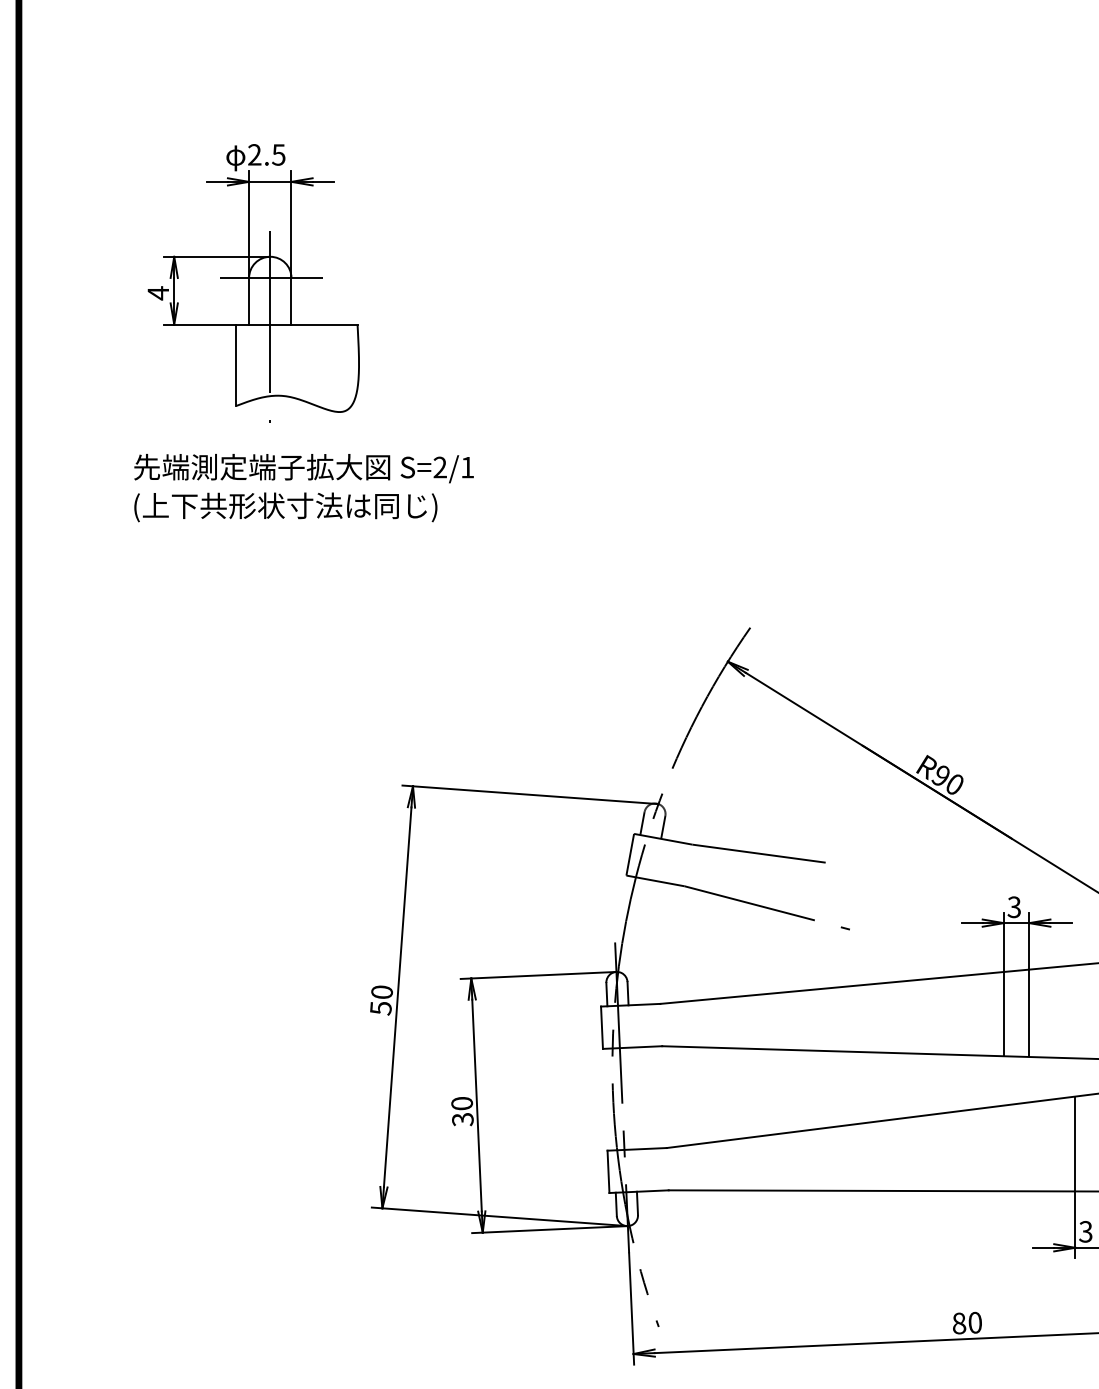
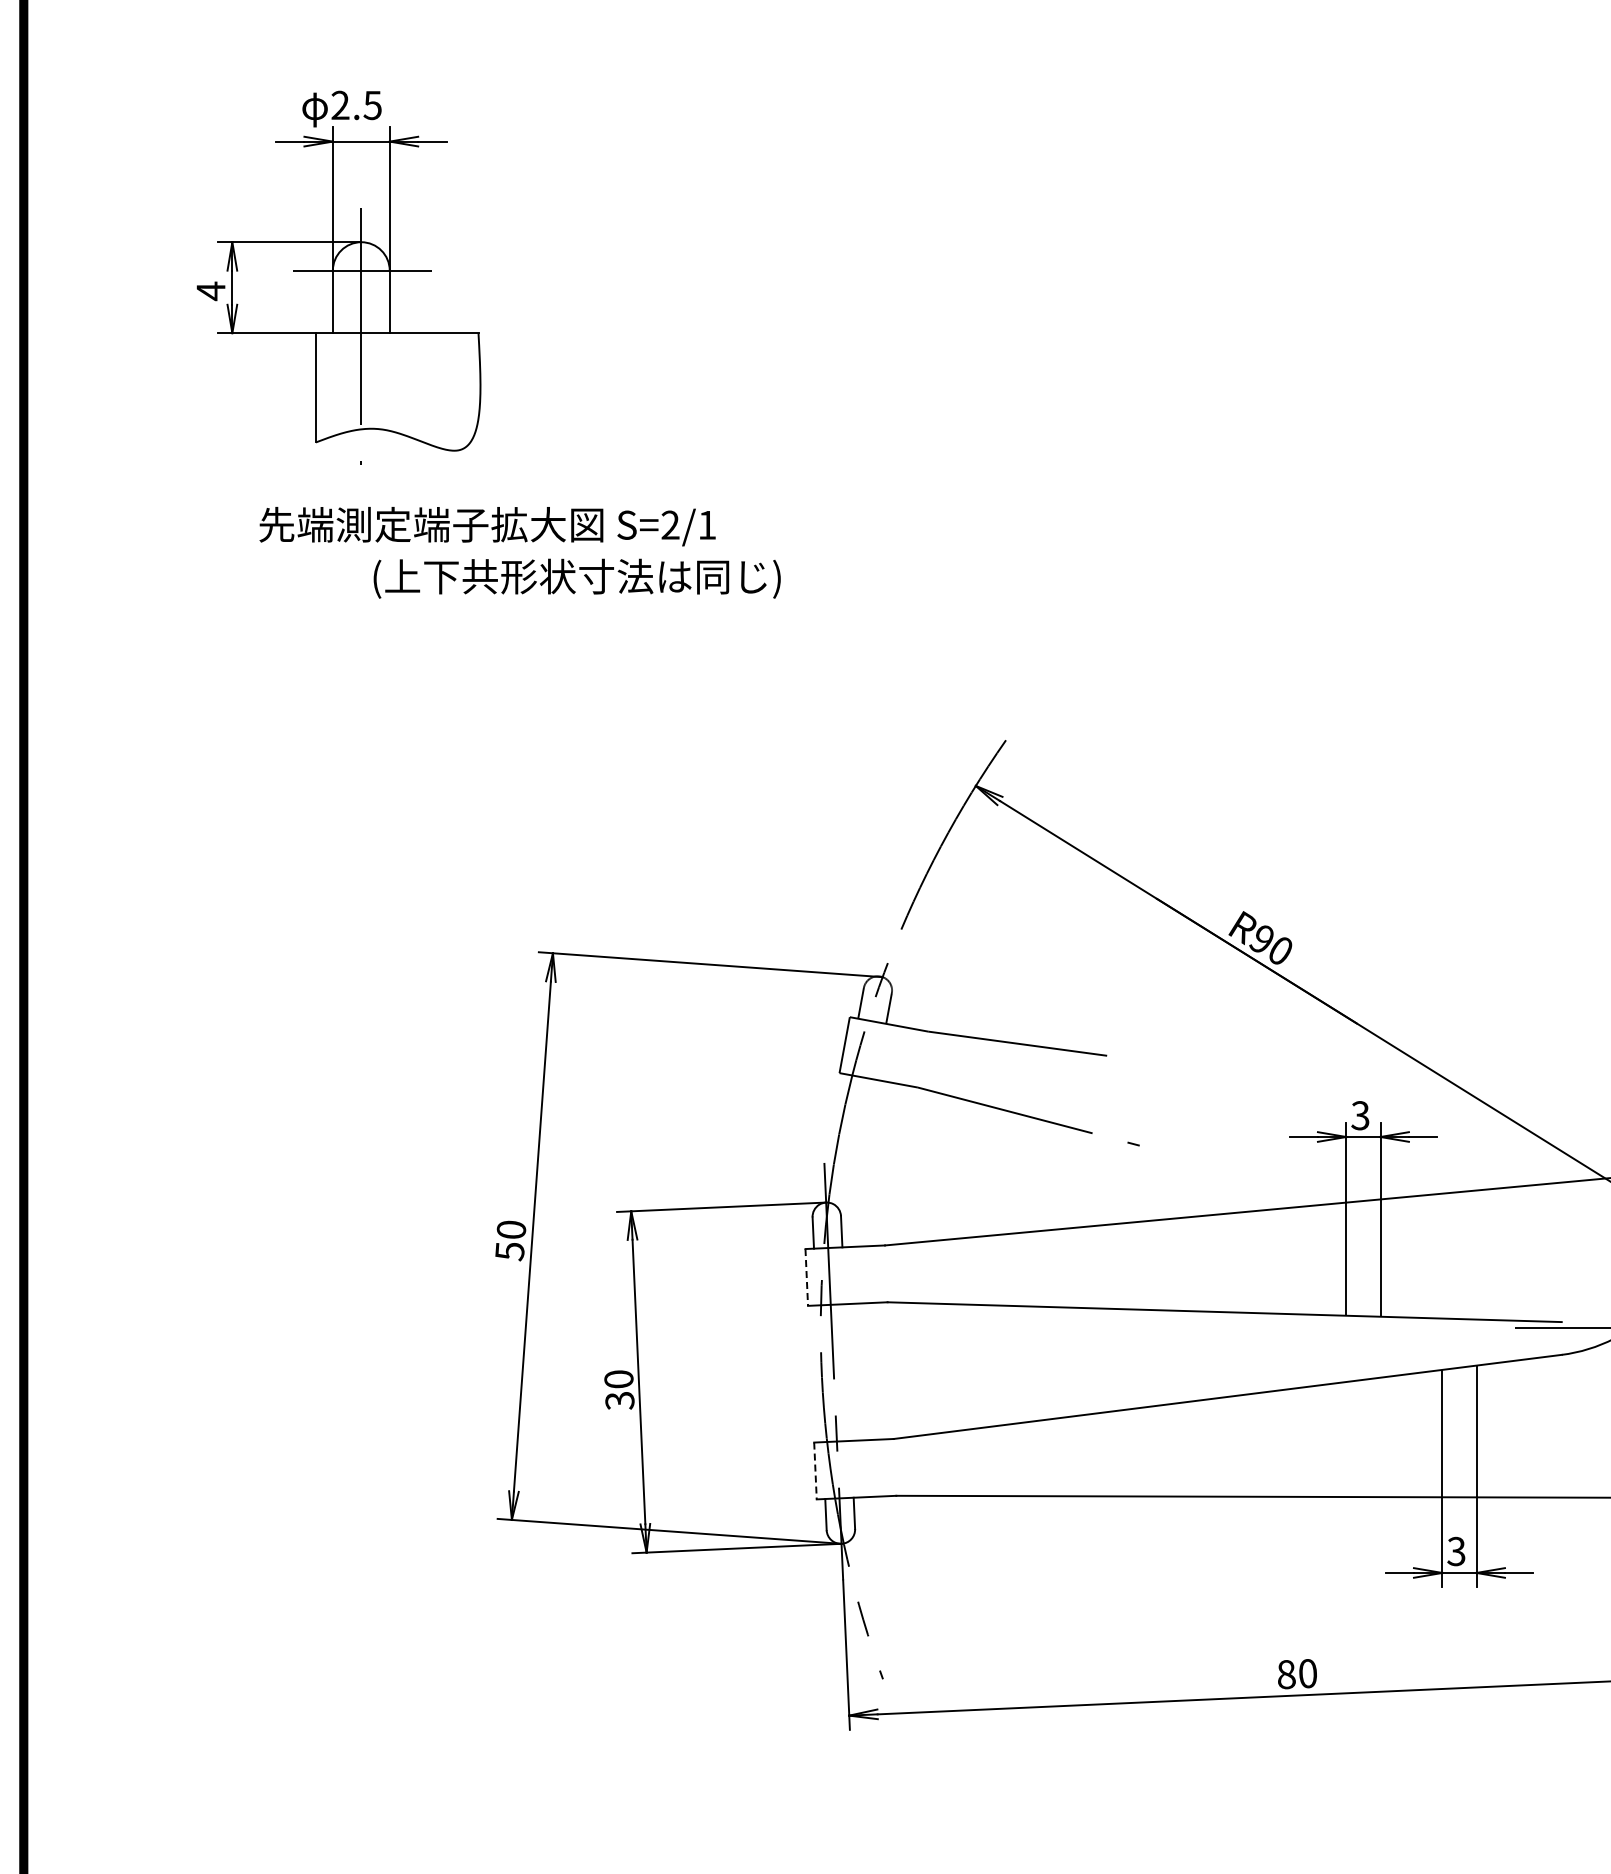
text: (303, 468) -> (487, 526), moved
text: (285, 507) -> (576, 578), moved
line: (601, 1027) -> (806, 1277), solid -> dashed
line: (608, 1172) -> (815, 1471), solid -> dashed

